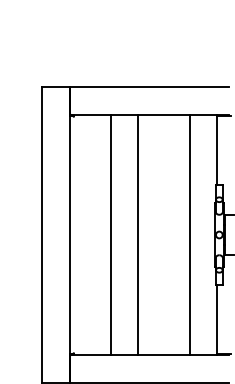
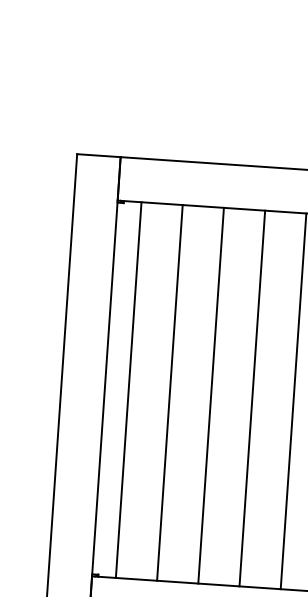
line: (85, 234) -> (129, 389), added
line: (163, 234) -> (251, 397), added

